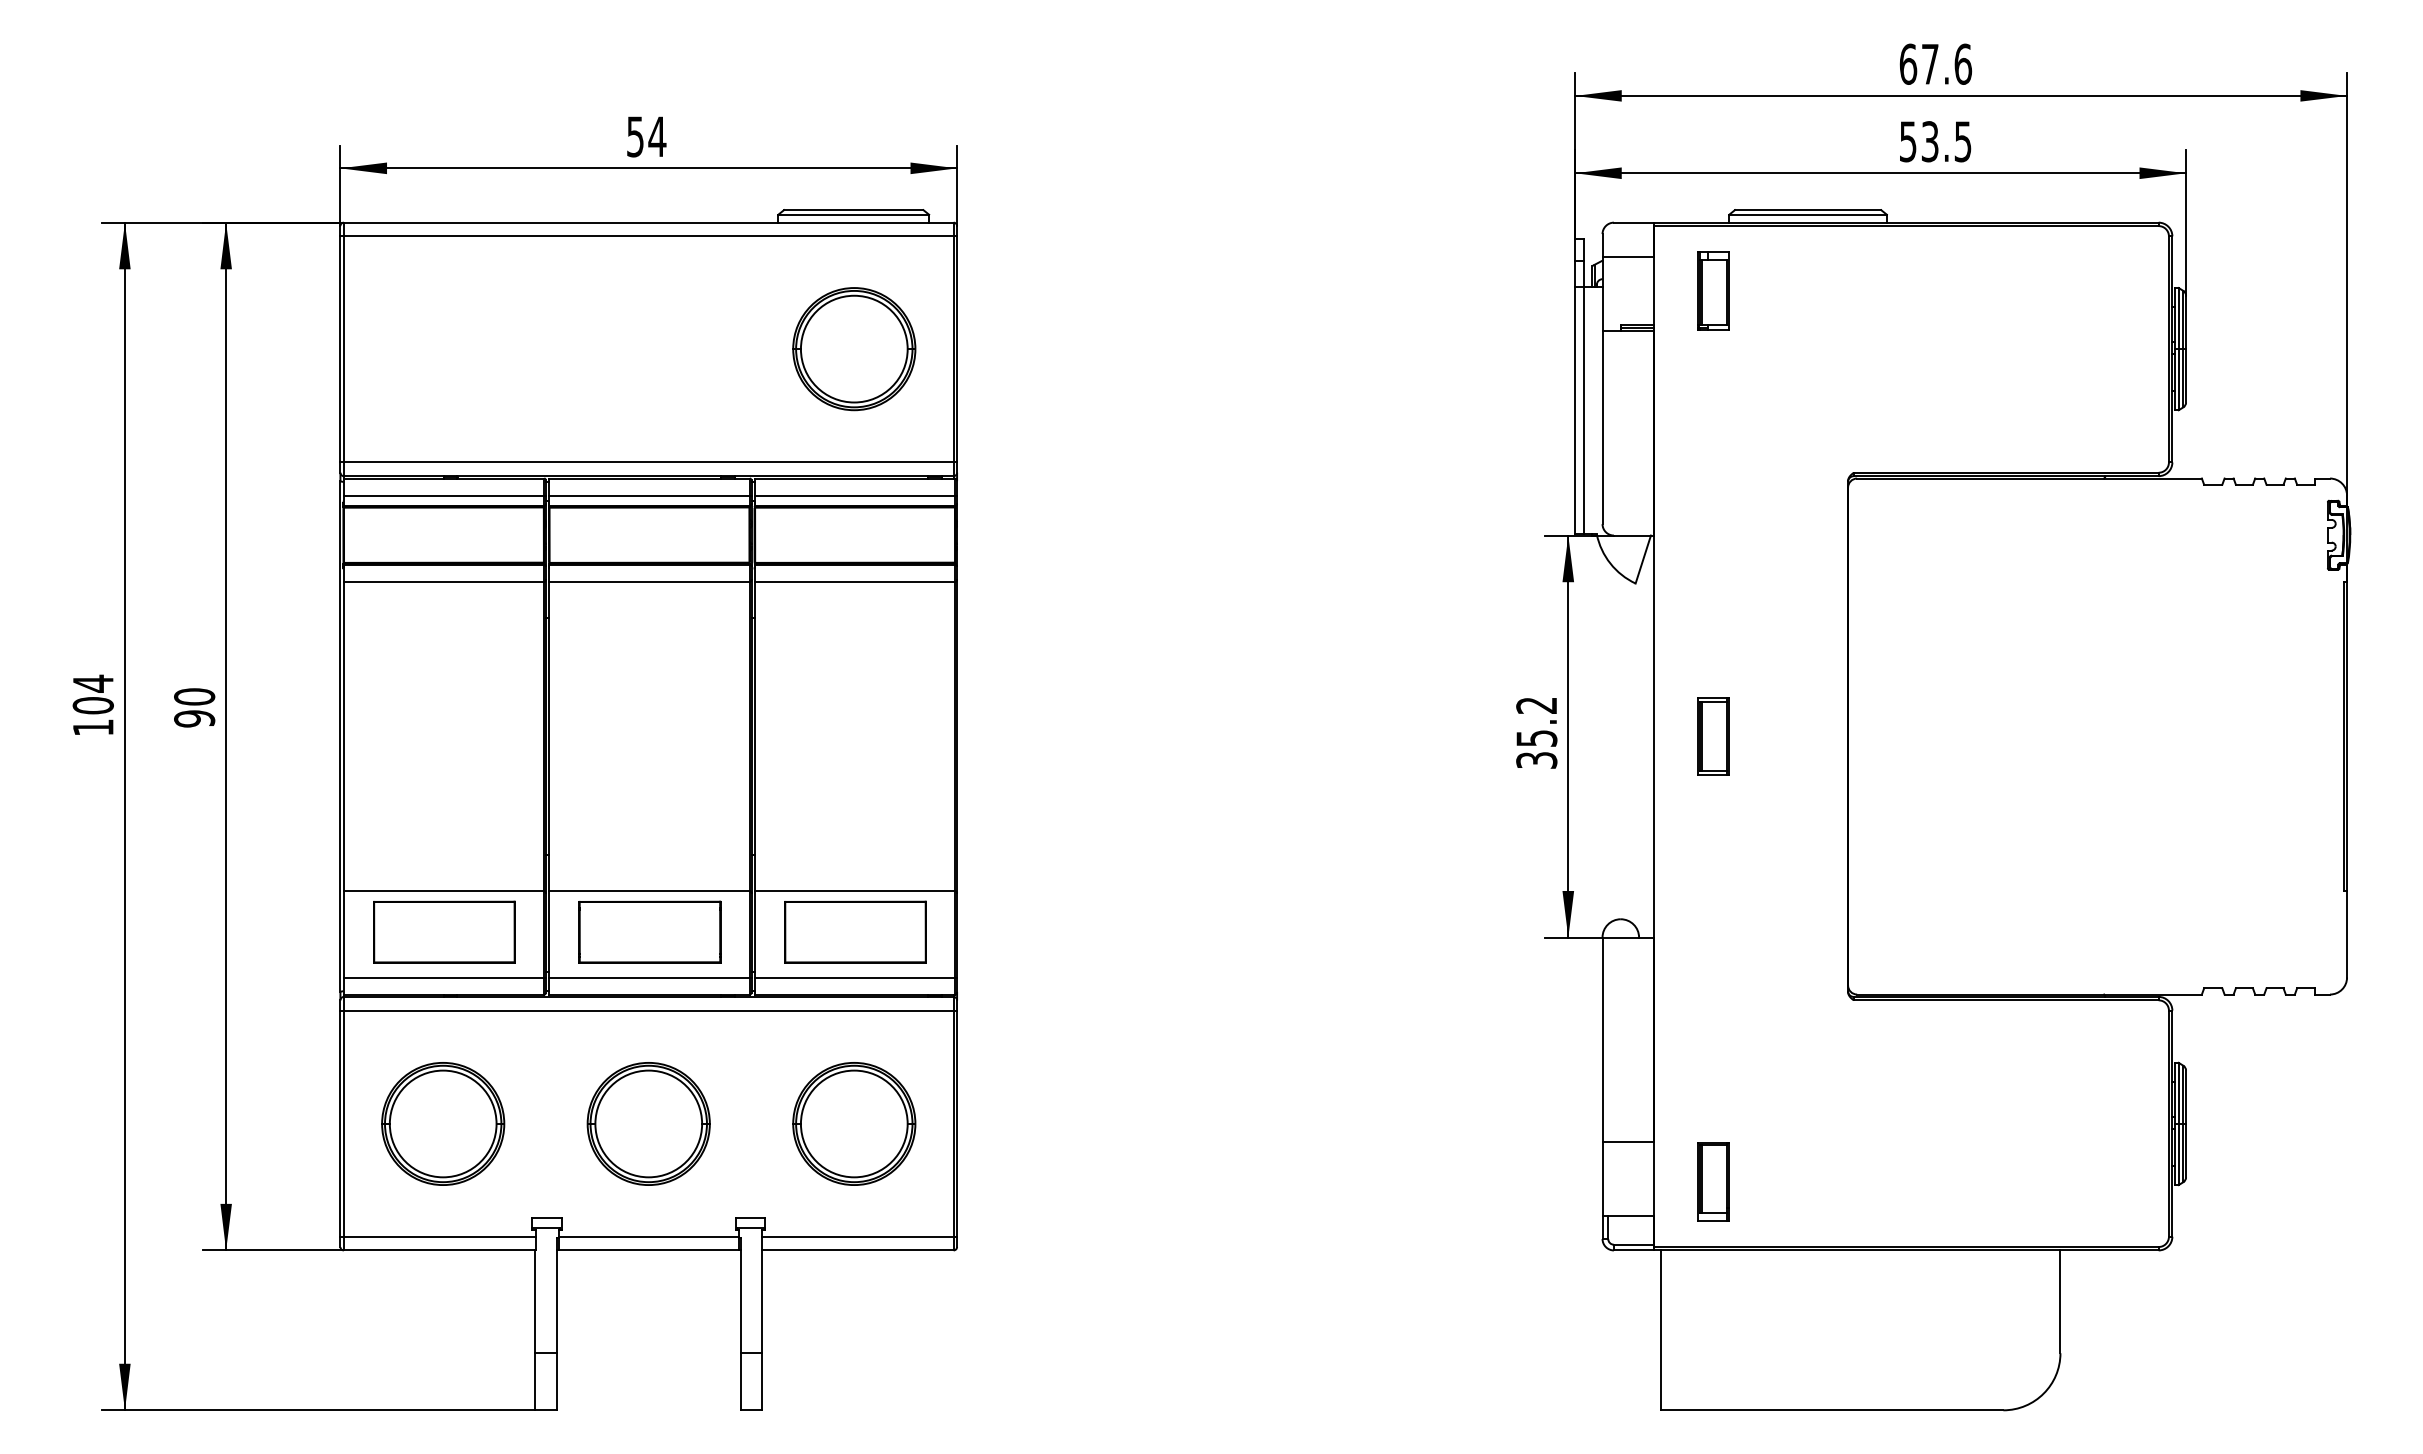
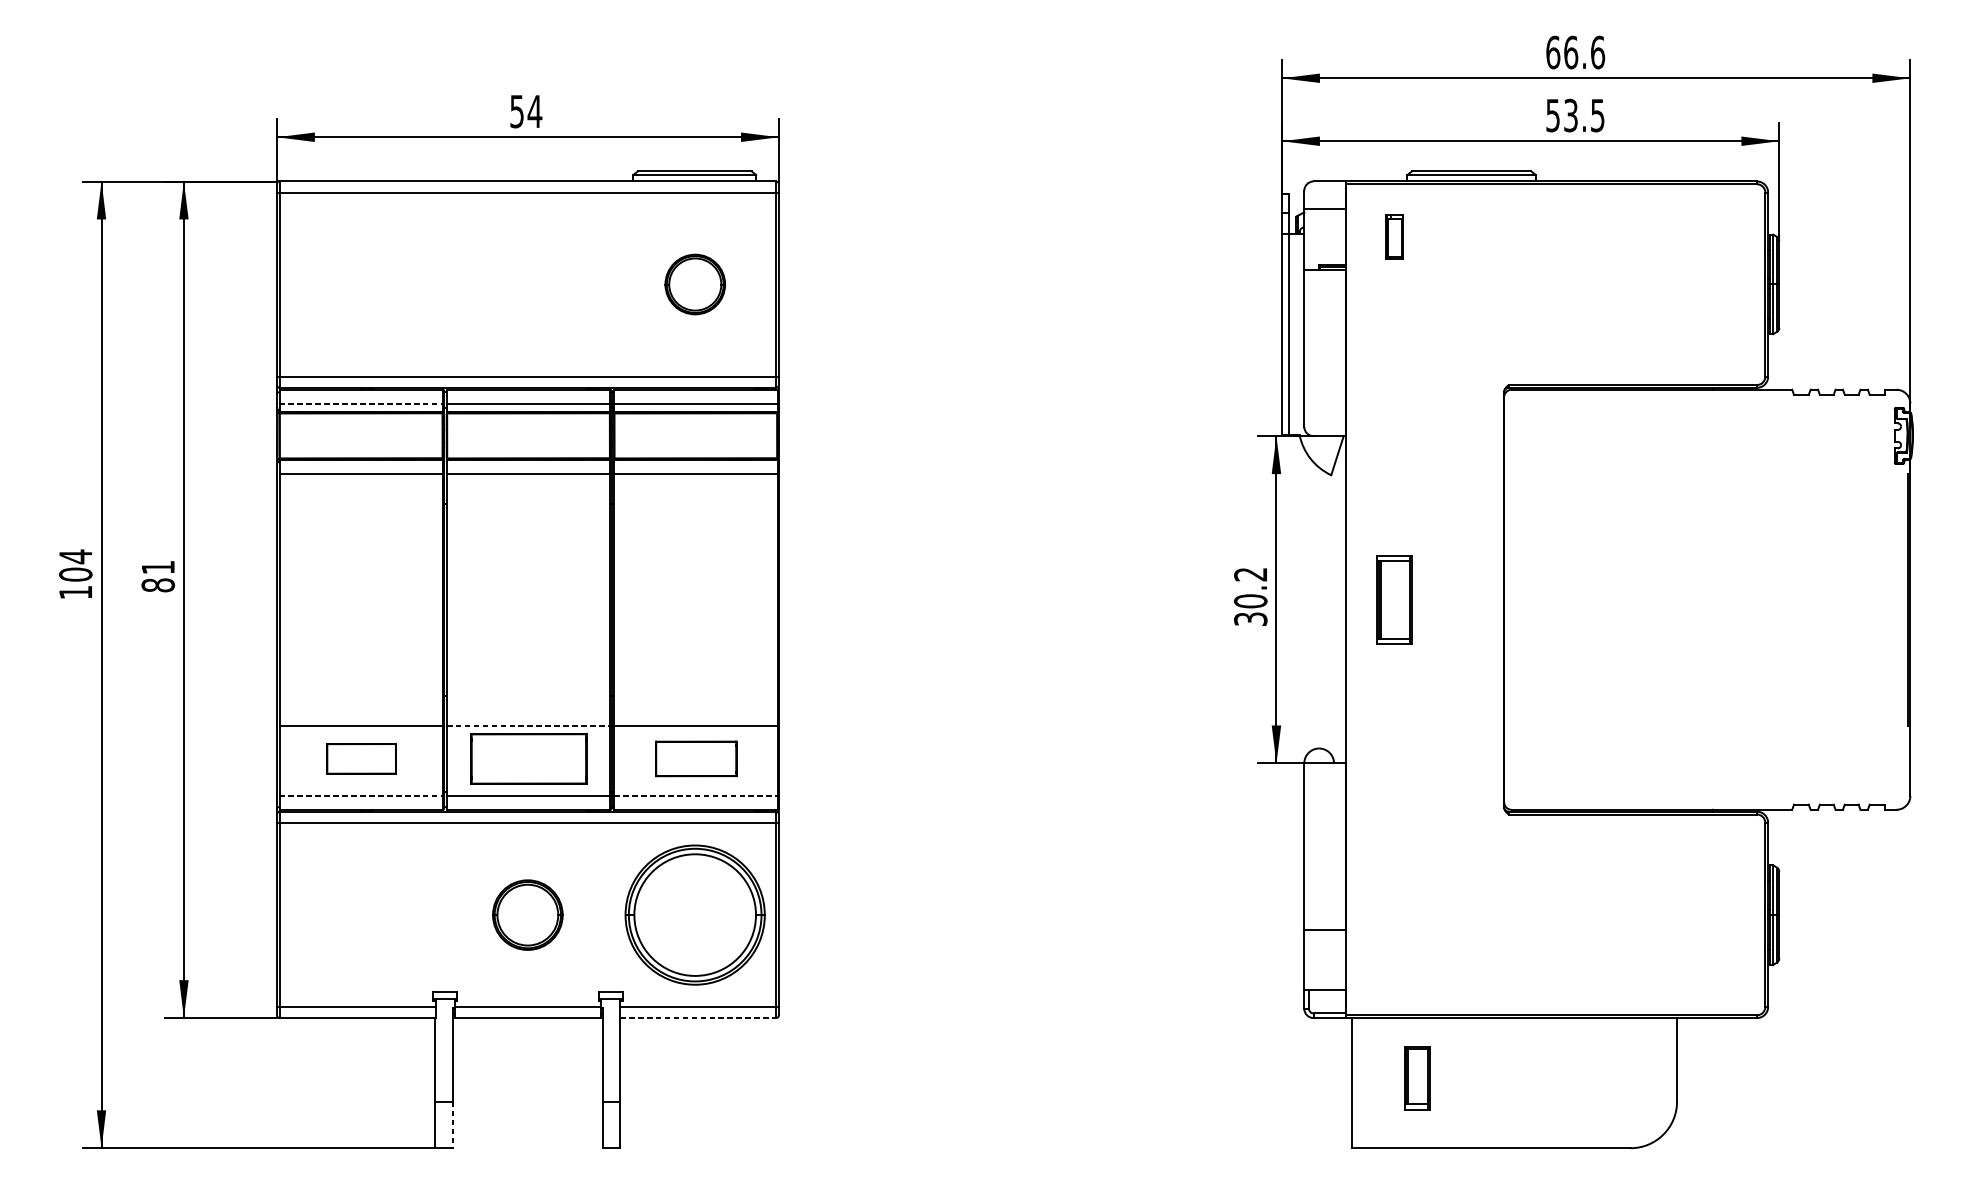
text: (1930, 63) -> (1571, 51), 67.6 -> 66.6
part: (1713, 290) -> (1394, 236), size x0.7
part: (854, 349) -> (695, 284), size x0.6
line: (444, 495) -> (361, 403), solid -> dashed
text: (194, 707) -> (158, 576), 90 -> 81
part: (1713, 736) -> (1394, 599), size x1.4
text: (1536, 738) -> (1250, 601), 35.2 -> 30.2
line: (649, 891) -> (528, 725), solid -> dashed
part: (444, 931) -> (361, 758), size x0.6
part: (855, 931) -> (696, 758), size x0.7
line: (444, 977) -> (361, 795), solid -> dashed
line: (855, 977) -> (696, 795), solid -> dashed
part: (443, 1123) -> (360, 914), removed
part: (648, 1123) -> (527, 914), size x0.7
part: (854, 1123) -> (695, 914), size x1.4
part: (1713, 1181) -> (1417, 1078), moved
line: (857, 1250) -> (697, 1018), solid -> dashed
line: (556, 1381) -> (452, 1124), solid -> dashed

